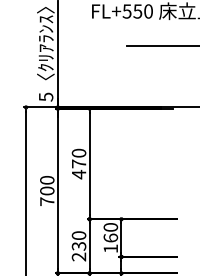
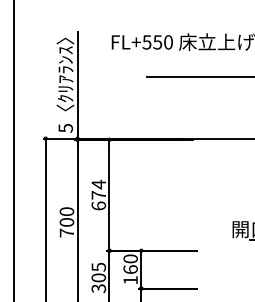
text: (78, 163) -> (98, 194), 470 -> 674
text: (78, 245) -> (98, 277), 230 -> 305

